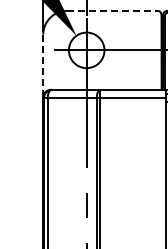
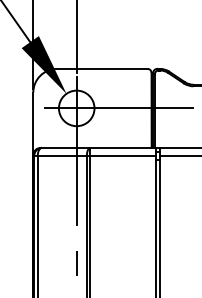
line: (112, 10) -> (102, 68), dashed -> solid
line: (43, 66) -> (33, 124), dashed -> solid

